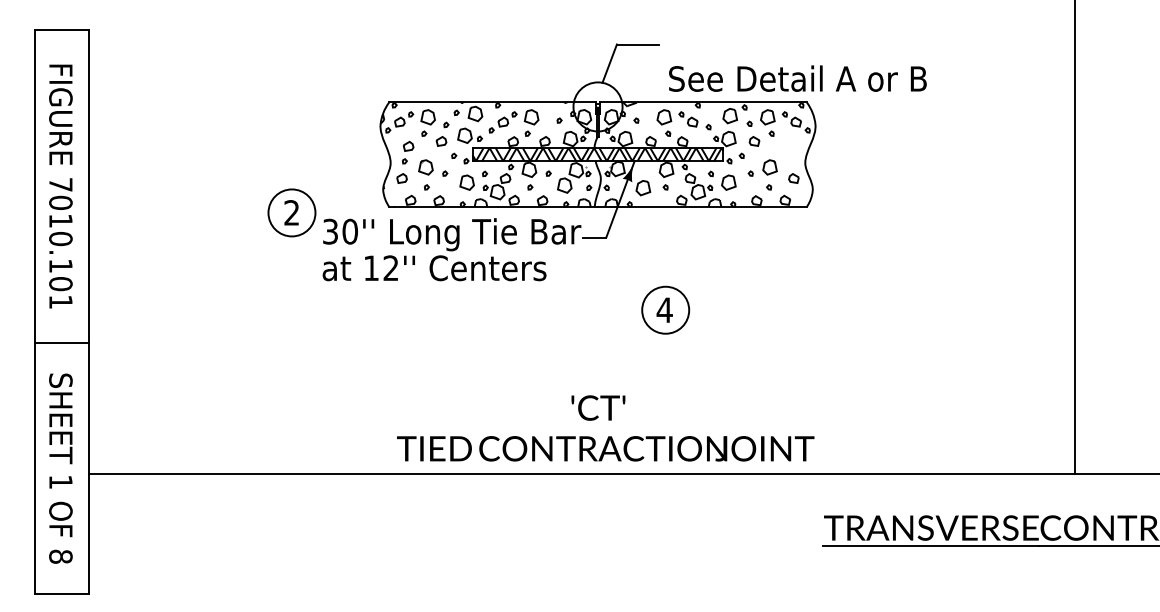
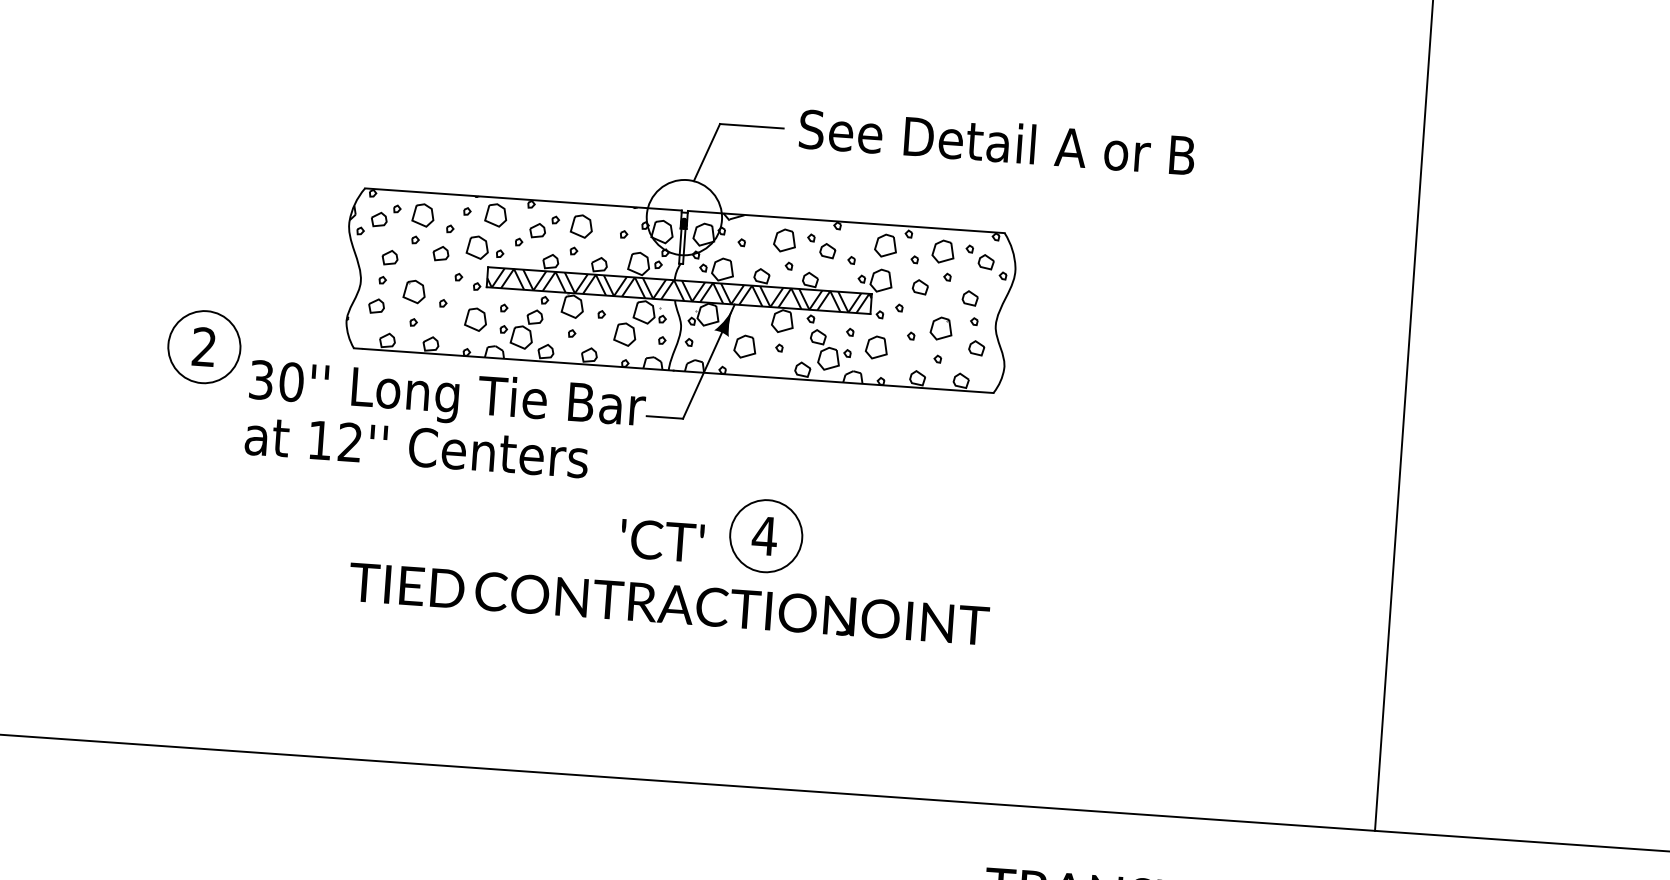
text: (797, 78) -> (996, 141), moved
part: (787, 152) -> (969, 307), added
text: (605, 428) -> (671, 572), moved

